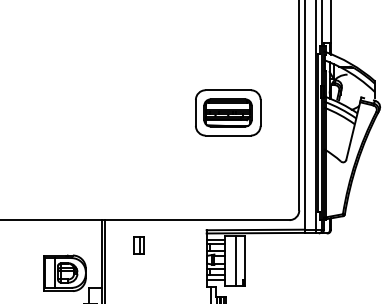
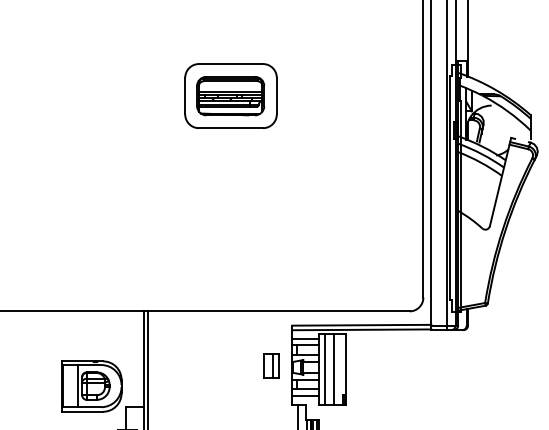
part: (228, 112) -> (231, 95), moved
part: (138, 245) -> (270, 365), moved
line: (229, 261) -> (324, 369), added

